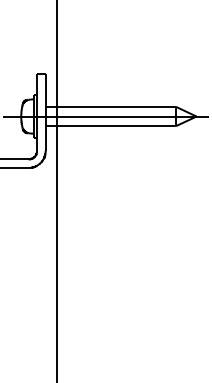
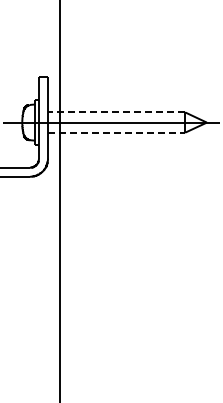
line: (110, 106) -> (116, 112), solid -> dashed
line: (110, 125) -> (116, 132), solid -> dashed

